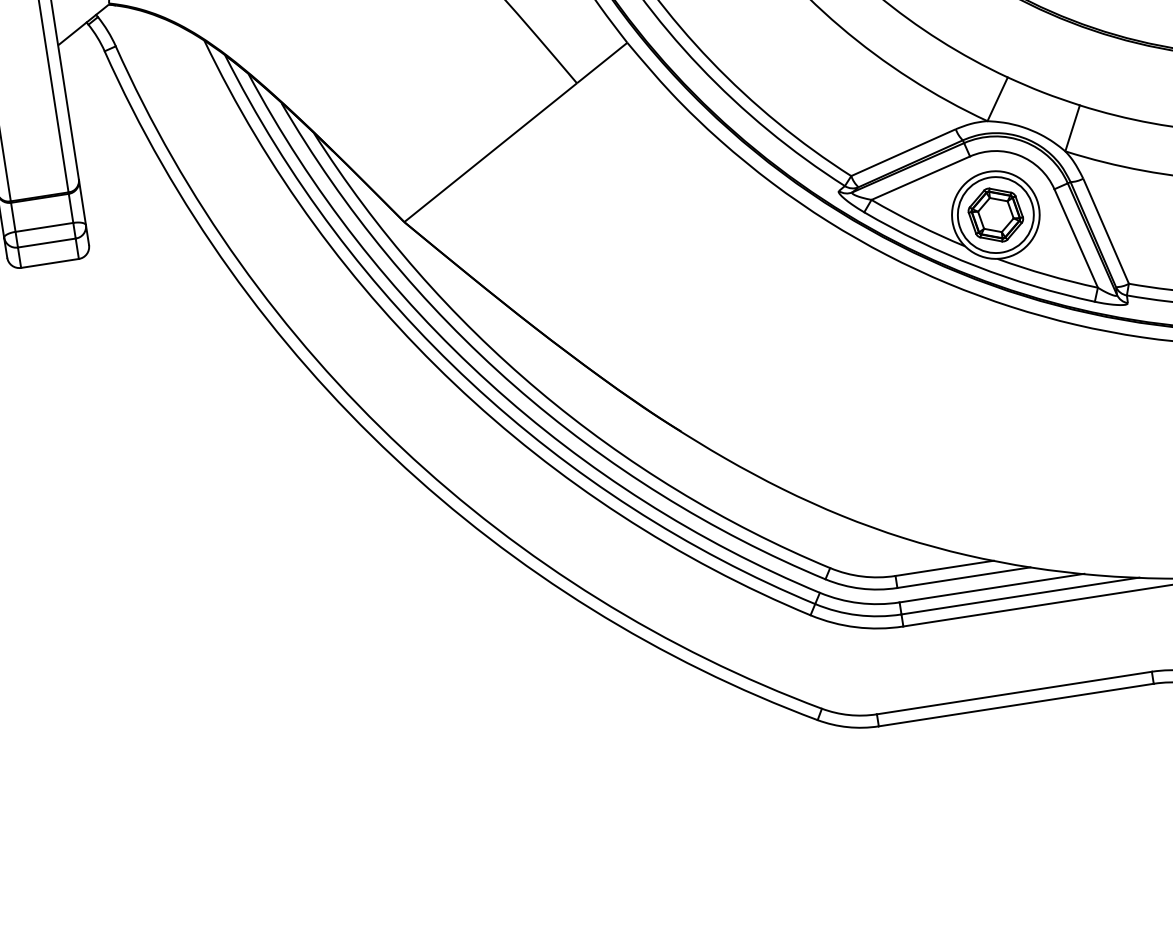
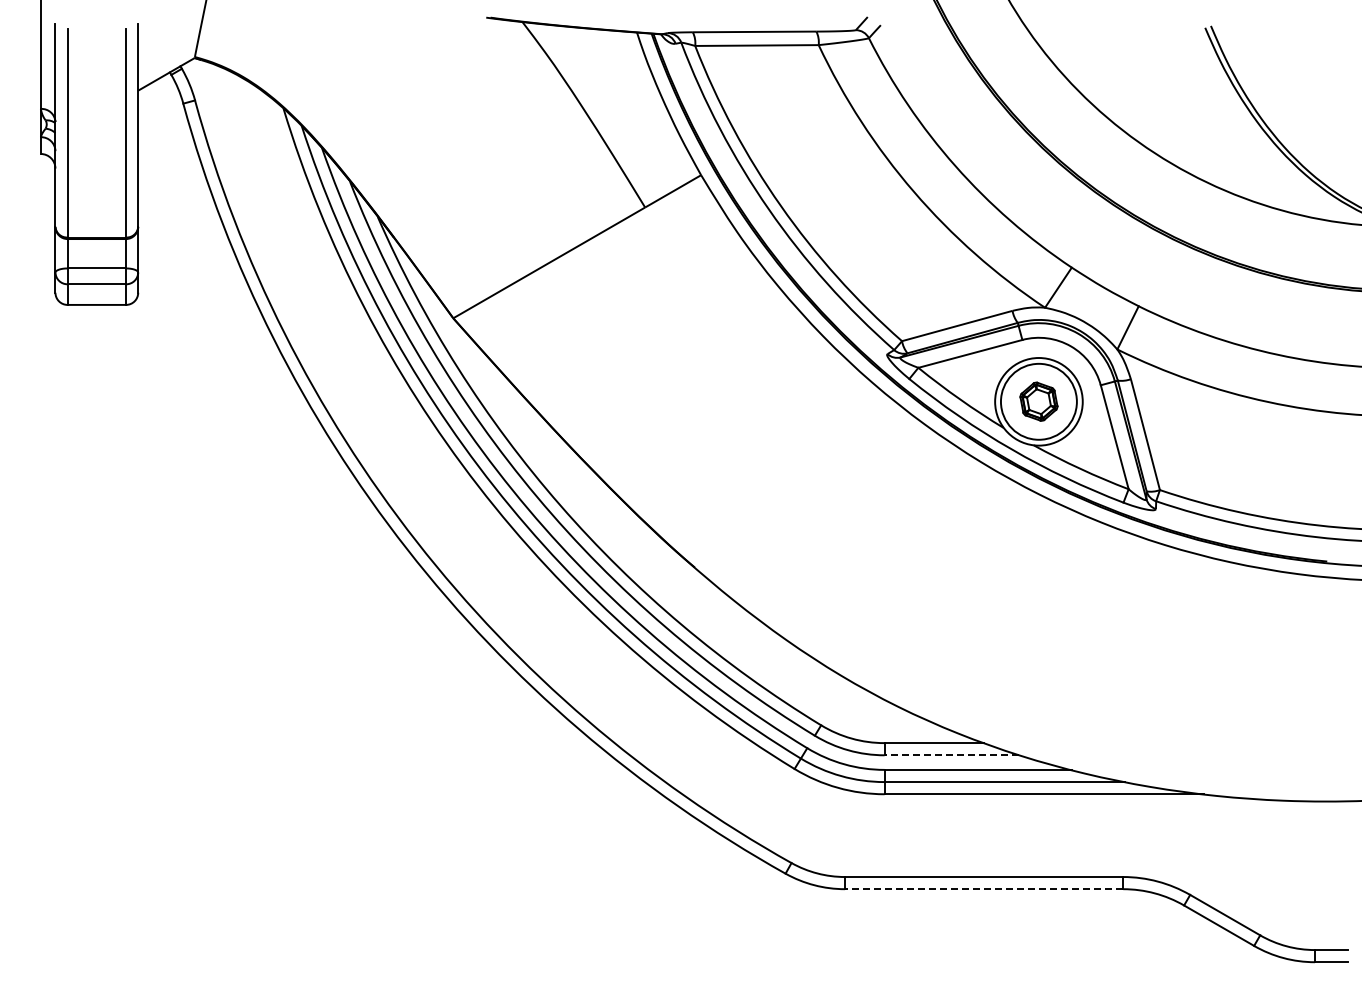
part: (995, 214) -> (1038, 401), size x0.7
line: (963, 577) -> (951, 755), solid -> dashed
line: (1015, 705) -> (983, 889), solid -> dashed

